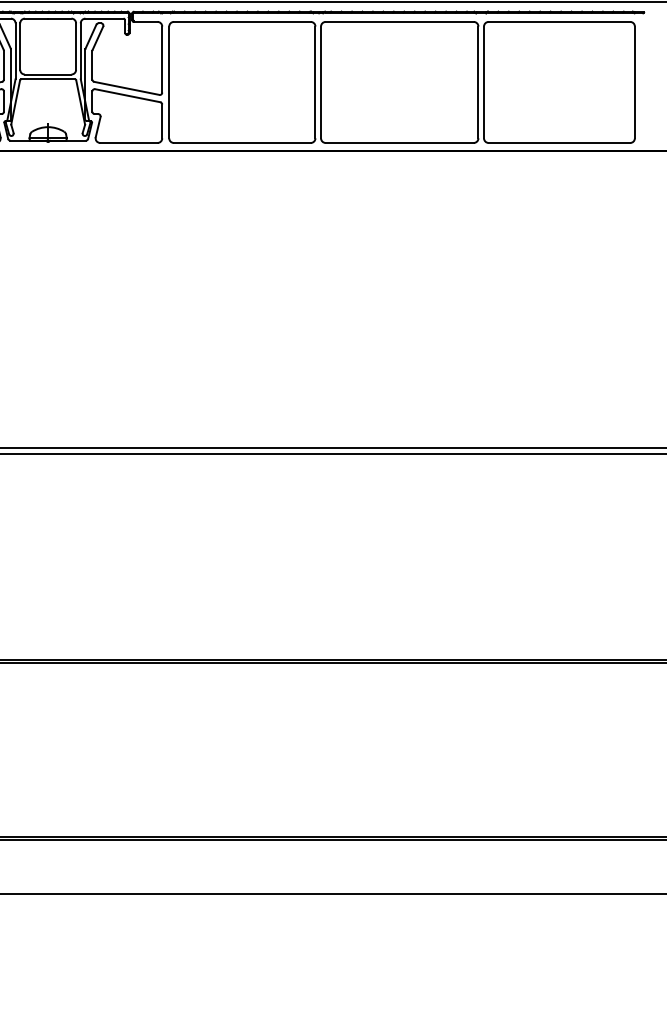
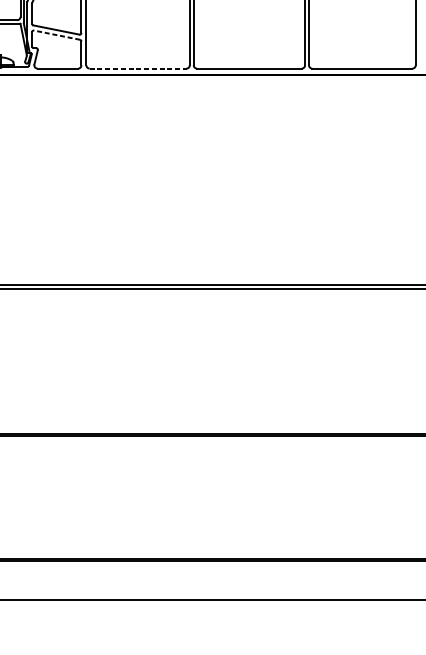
line: (127, 95) -> (56, 35), solid -> dashed
line: (242, 142) -> (138, 68), solid -> dashed

